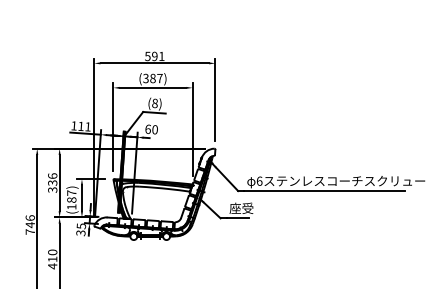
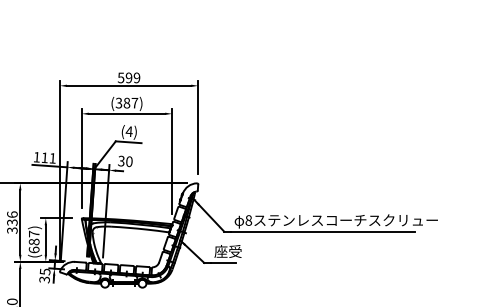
text: (161, 56) -> (136, 77), 591 -> 599
text: (154, 103) -> (128, 131), (8) -> (4)
text: (147, 128) -> (120, 160), 60 -> 30
text: (259, 180) -> (248, 219), 6 -> 8
text: (71, 206) -> (33, 249), (187) -> (687)

